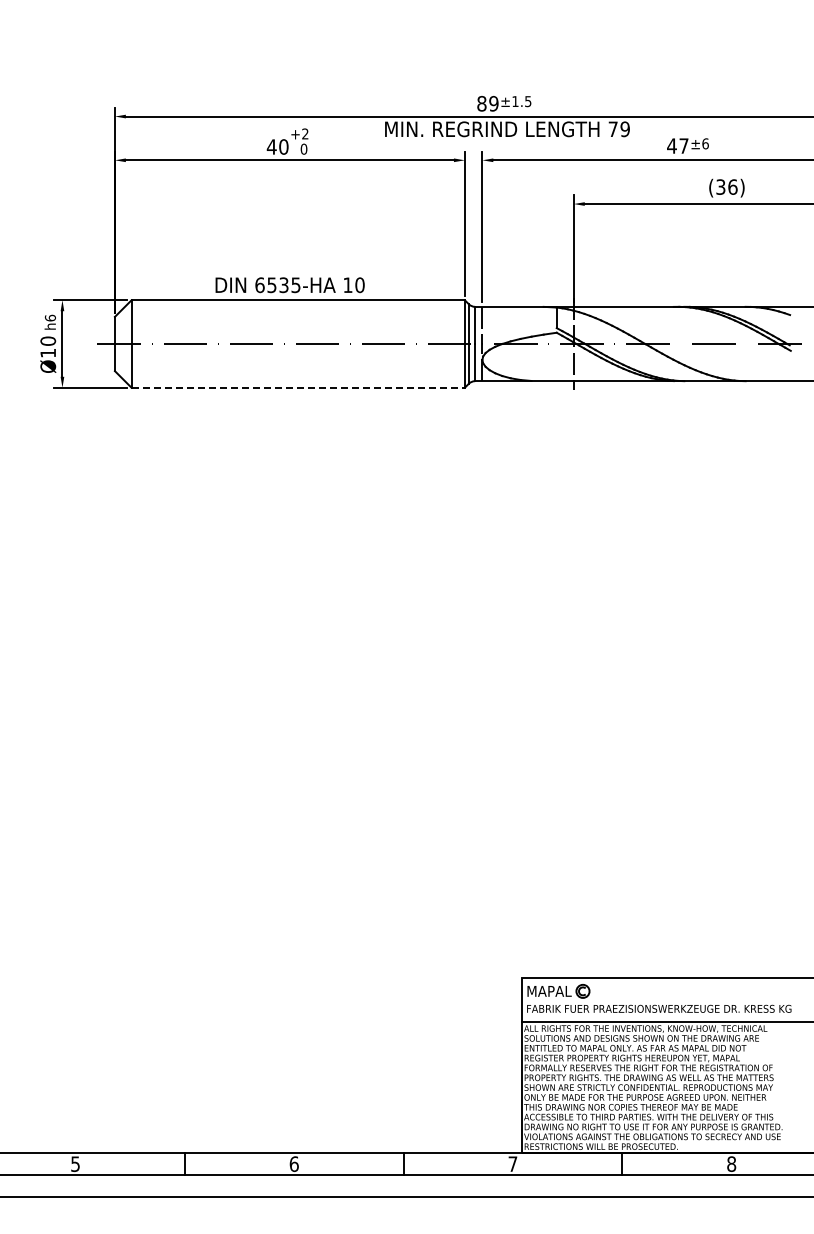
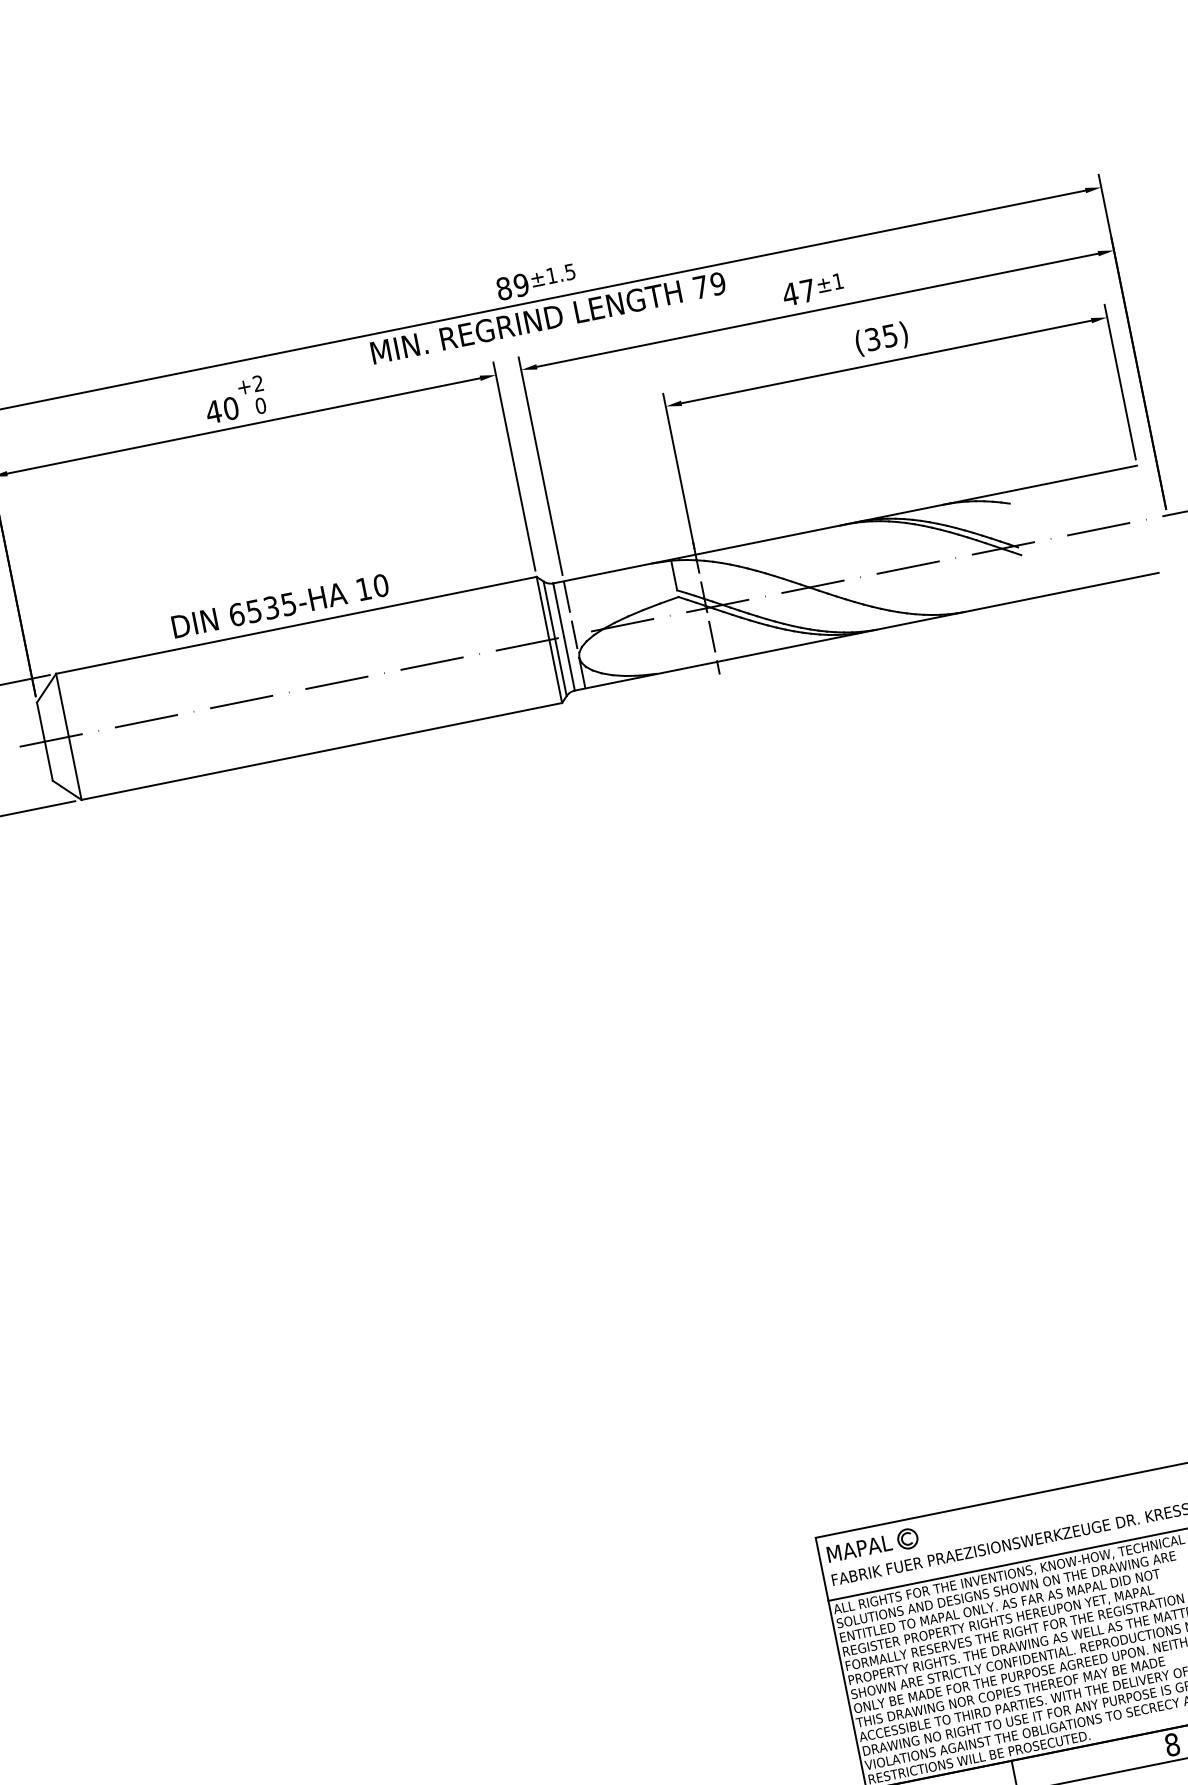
text: (705, 143) -> (837, 280), ±6 -> ±1
text: (732, 186) -> (889, 335), (36) -> (35)
line: (298, 387) -> (322, 751), dashed -> solid

